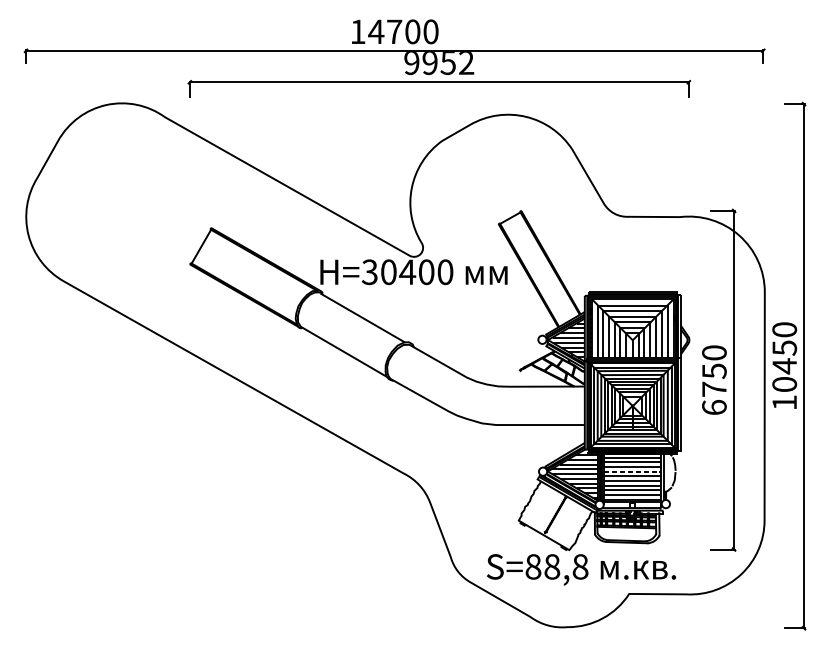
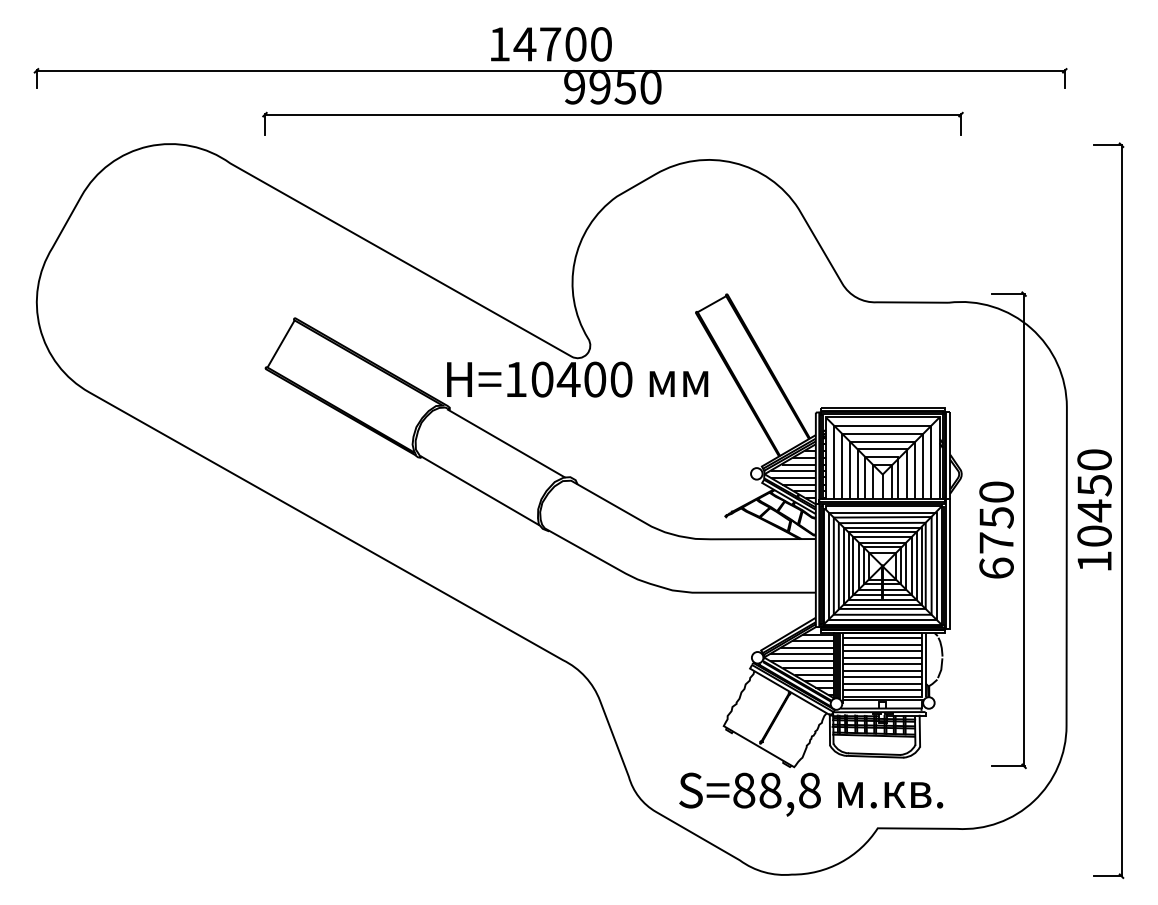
text: (466, 63) -> (650, 88), 9952 -> 9950
text: (369, 272) -> (515, 379), H=30400 -> H=10400
line: (632, 471) -> (882, 657), dashed -> solid

